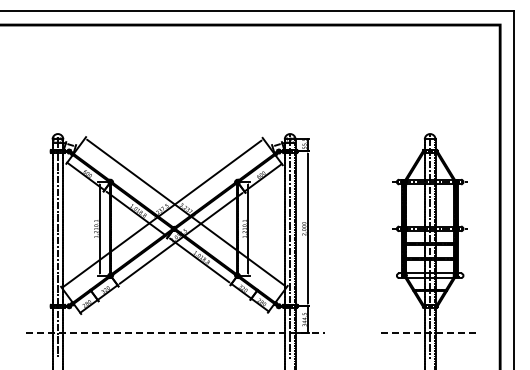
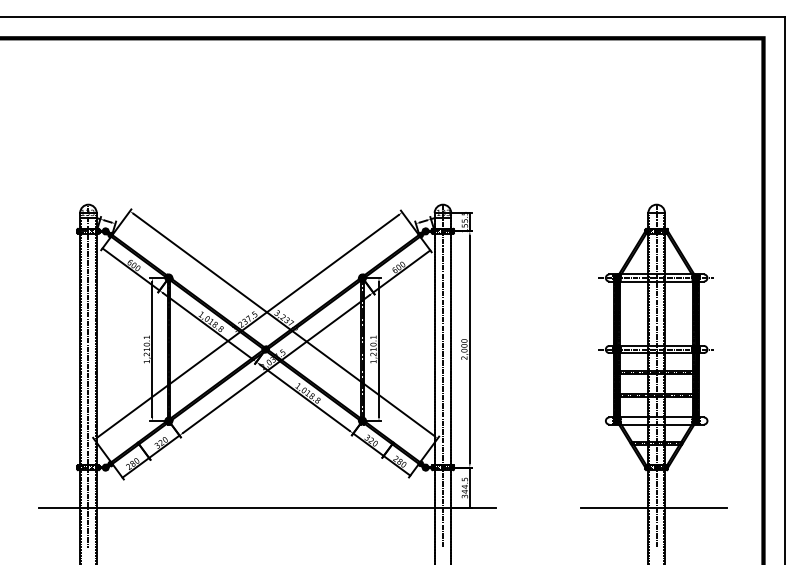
line: (175, 332) -> (267, 507), dashed -> solid
line: (428, 332) -> (654, 507), dashed -> solid

